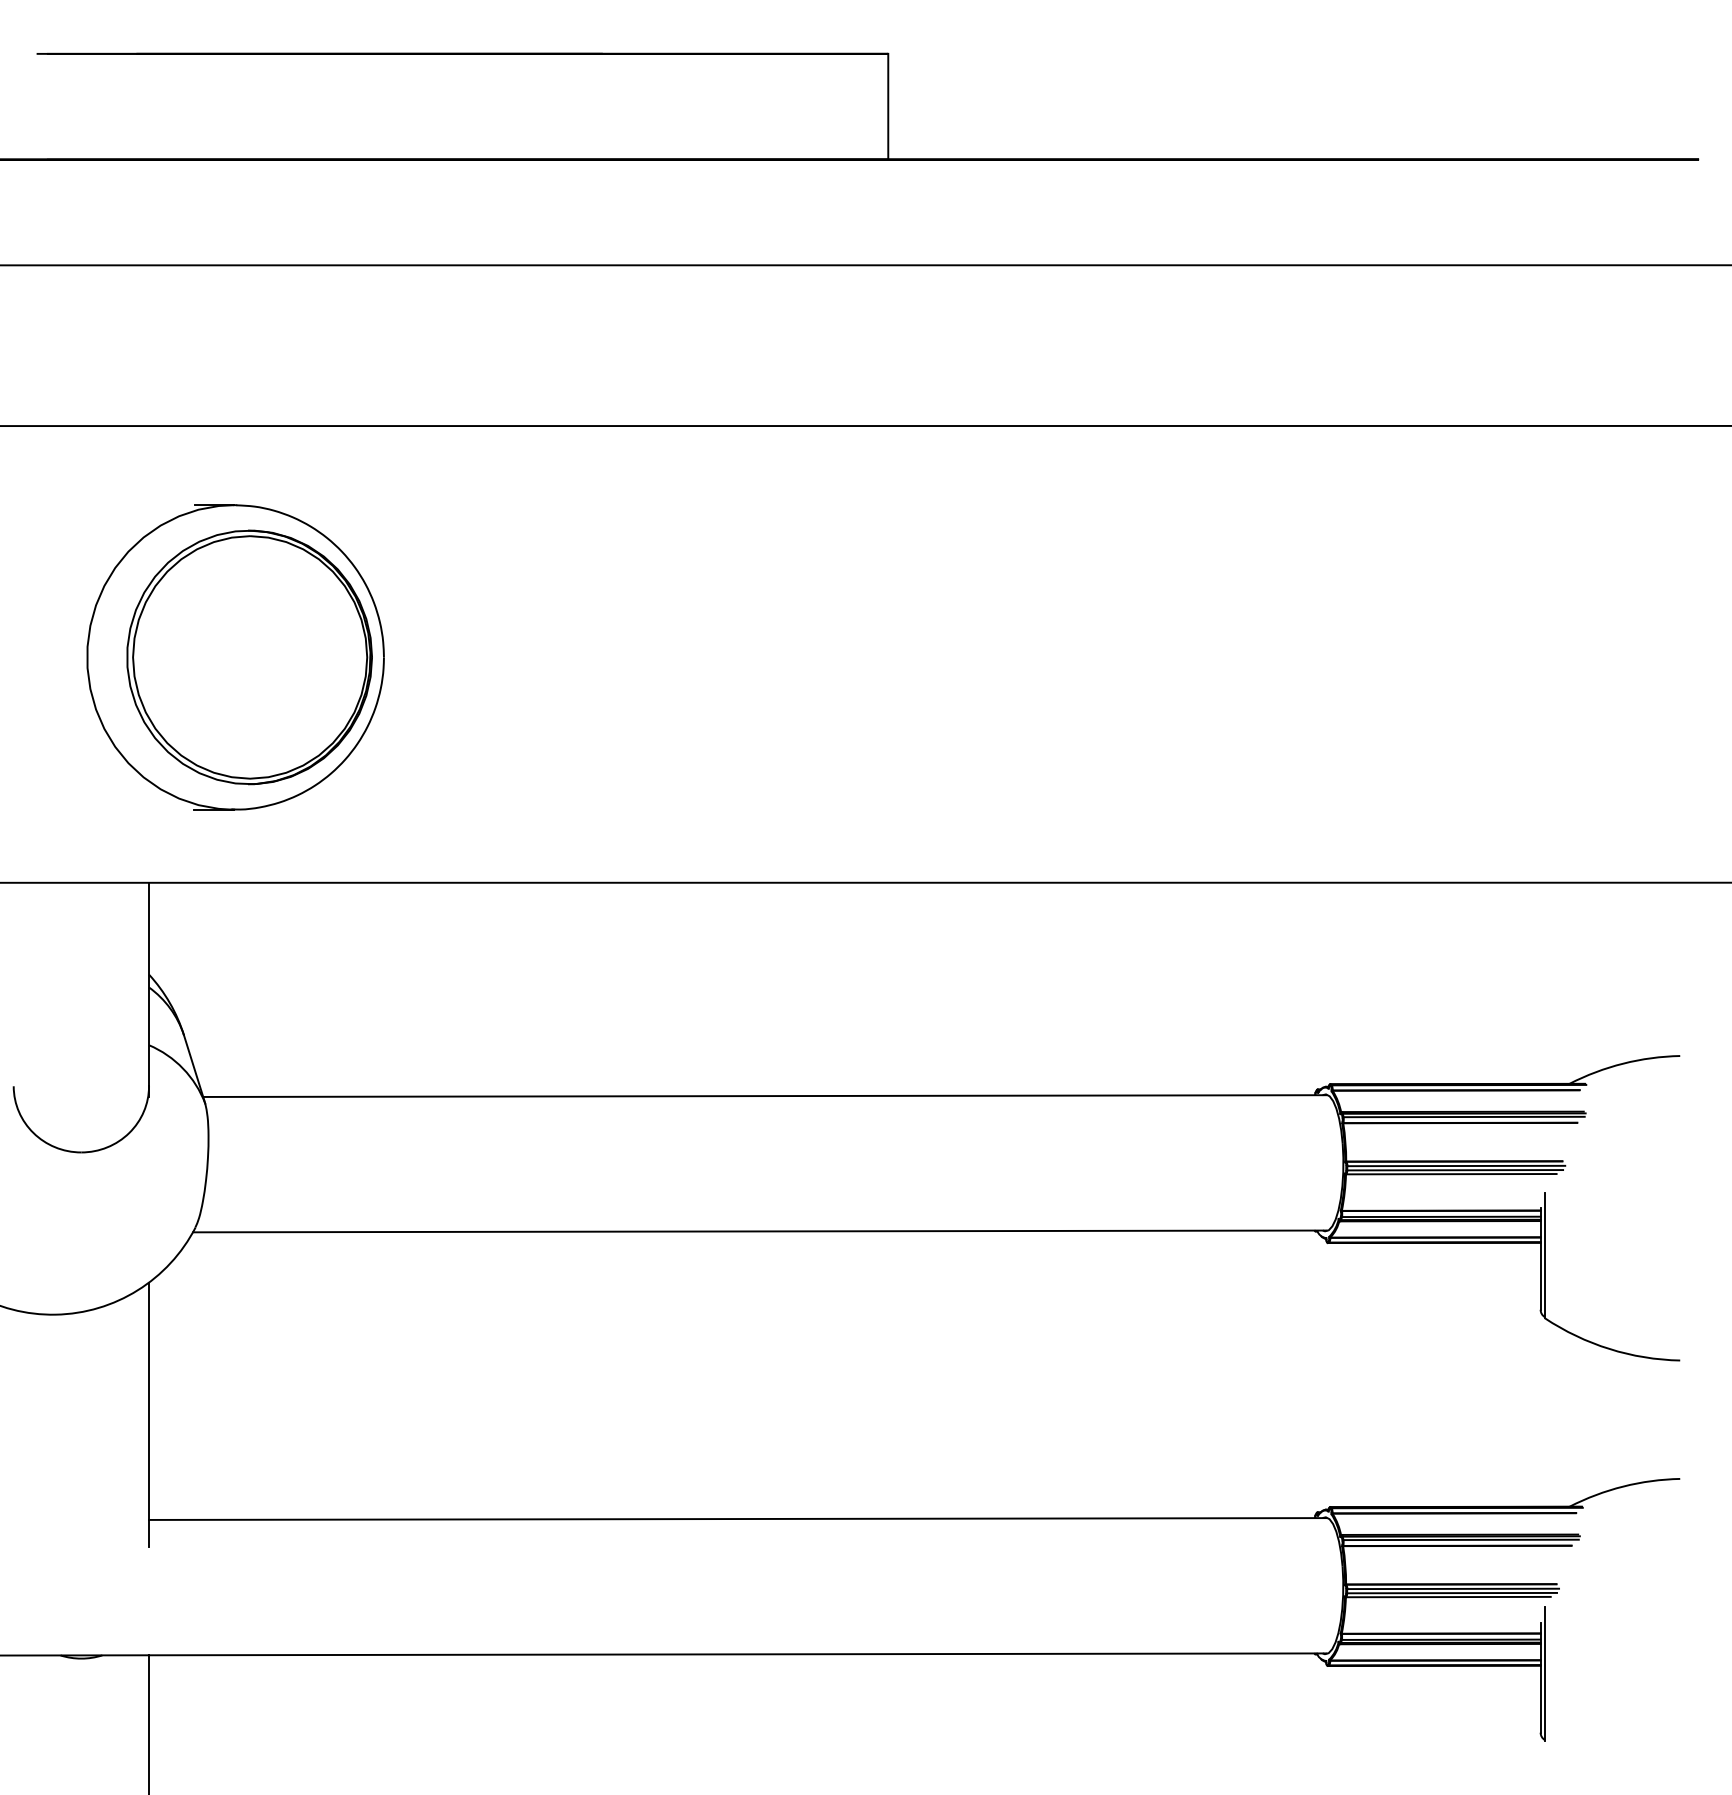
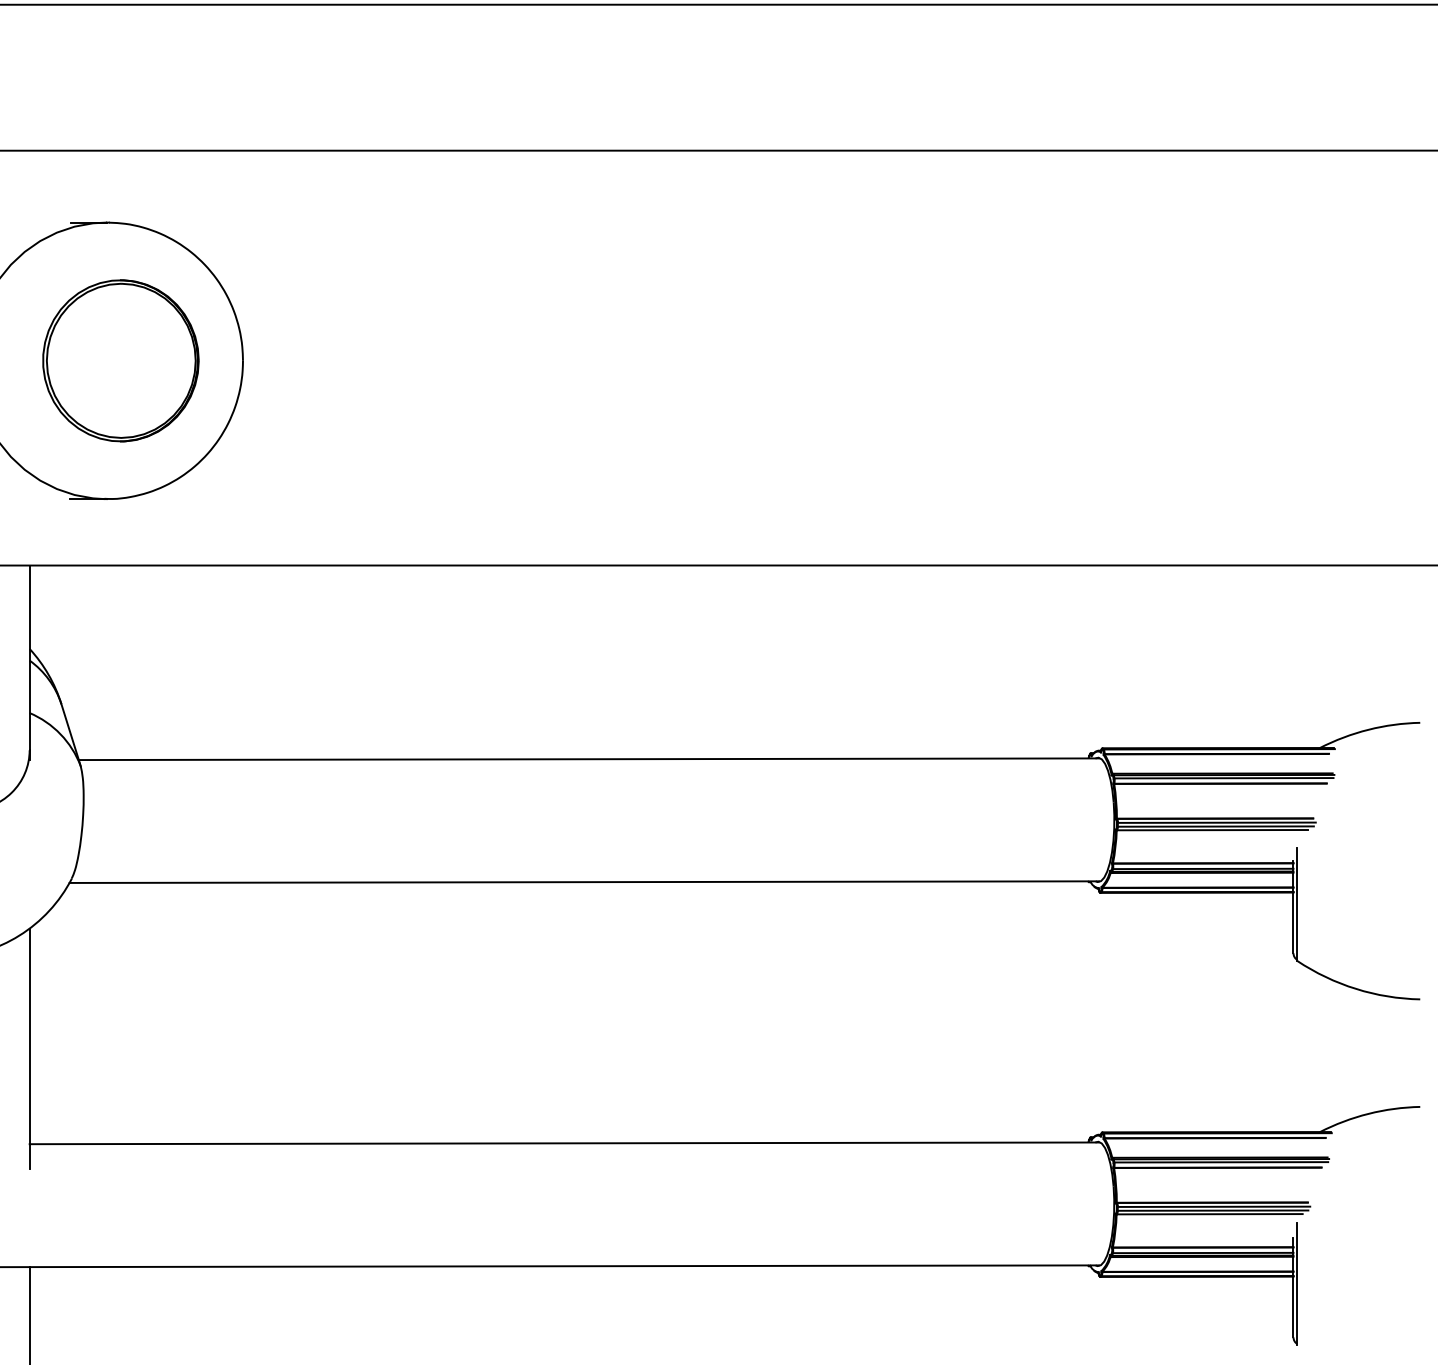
part: (249, 657) -> (120, 360), size x0.7

